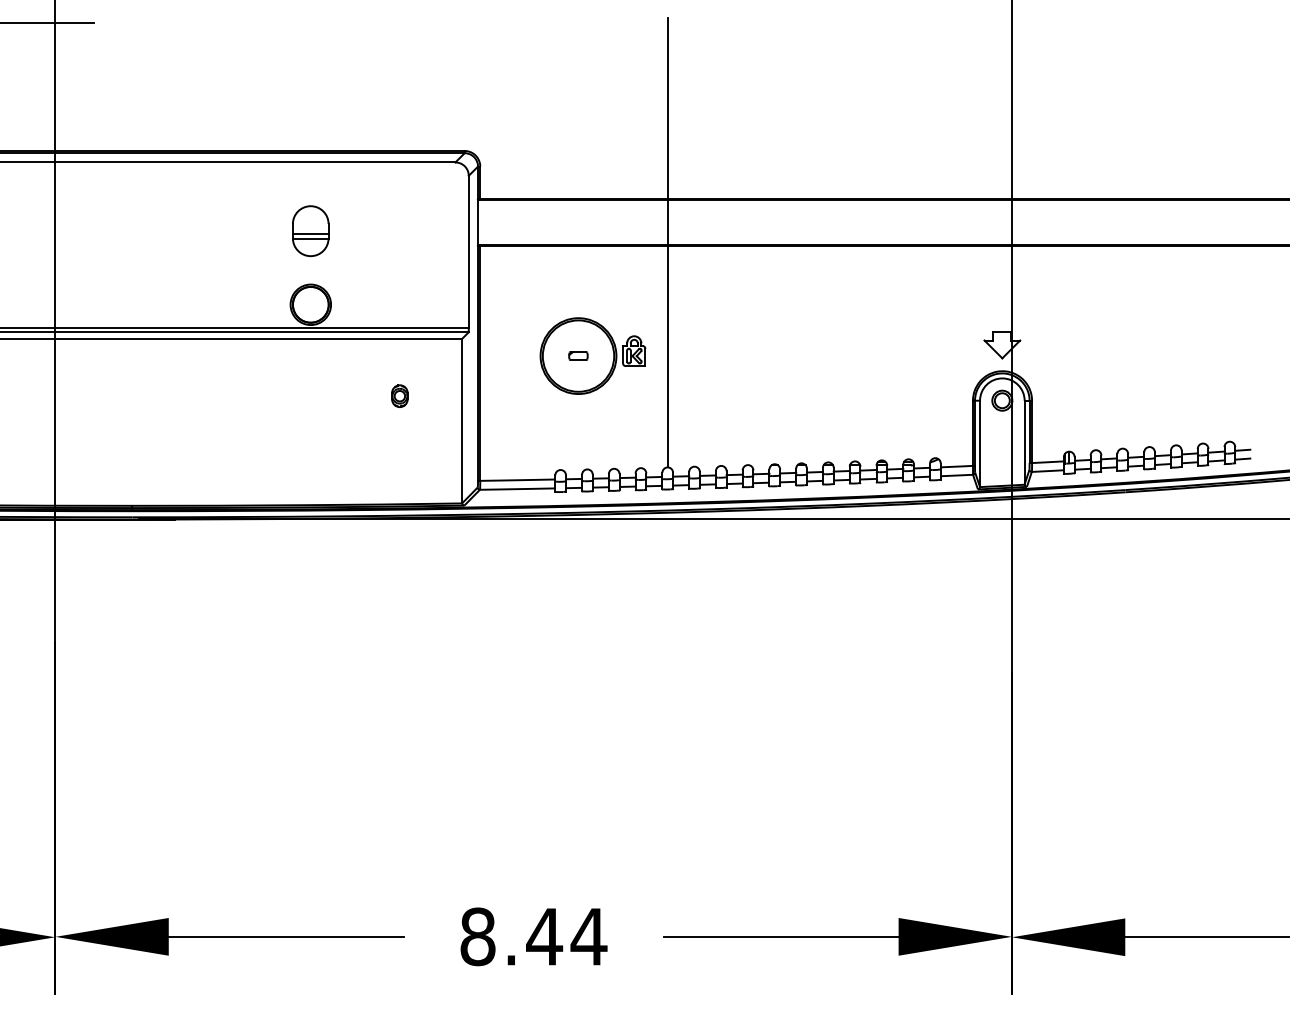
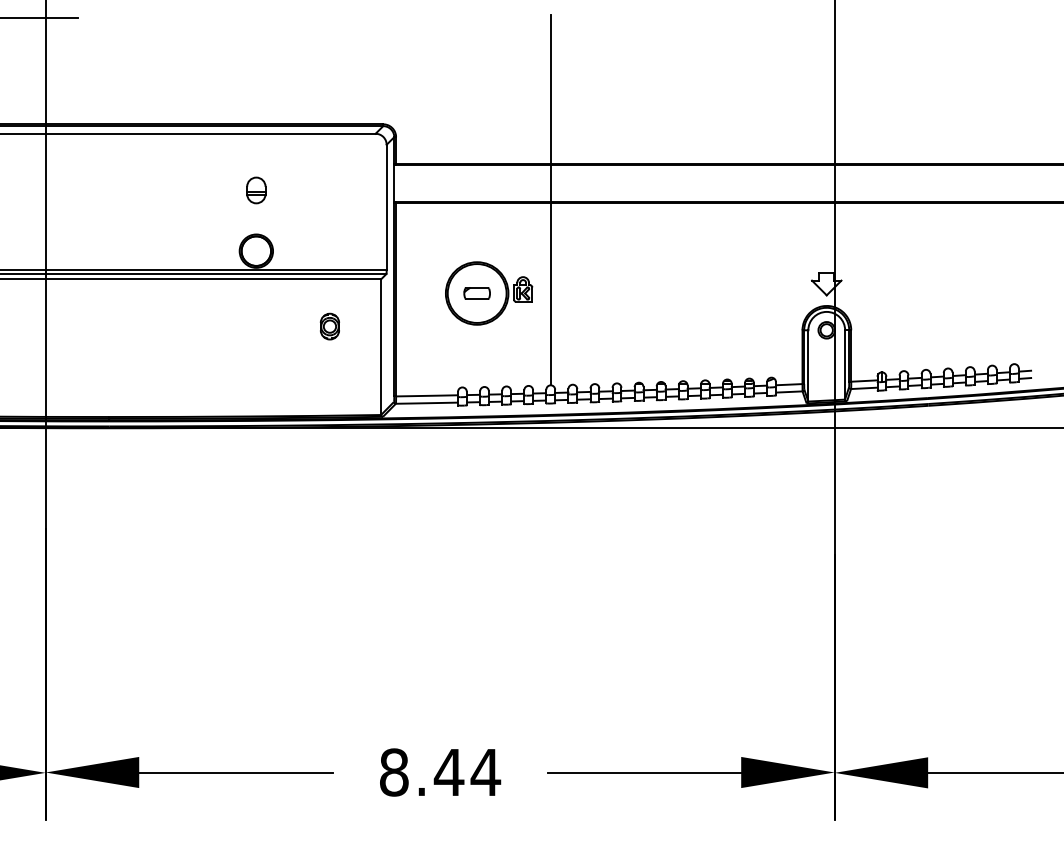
part: (310, 231) -> (256, 190), size x0.62
part: (577, 356) -> (476, 293), size x1.67
part: (399, 396) -> (329, 326), size x1.43

